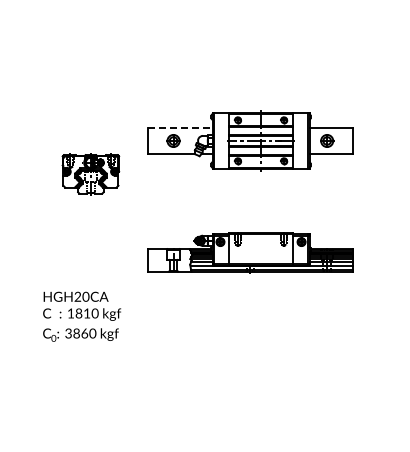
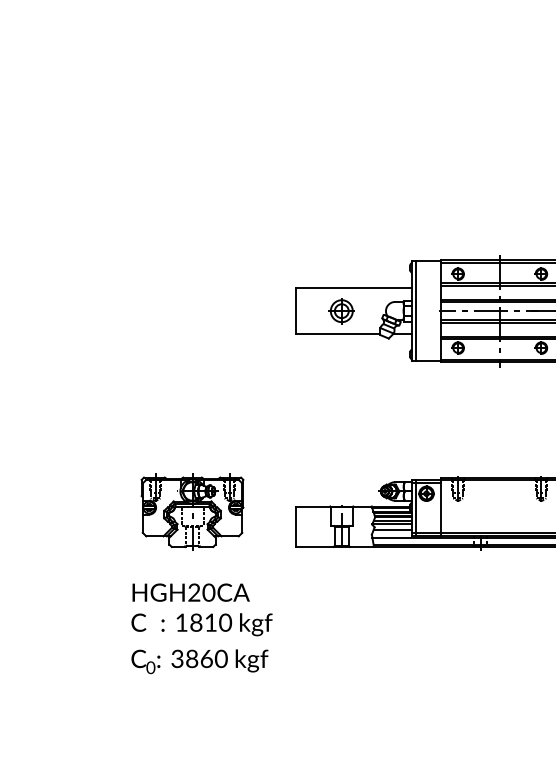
line: (180, 128) -> (354, 288), dashed -> solid
part: (90, 174) -> (191, 512), moved
text: (82, 316) -> (202, 628), moved

